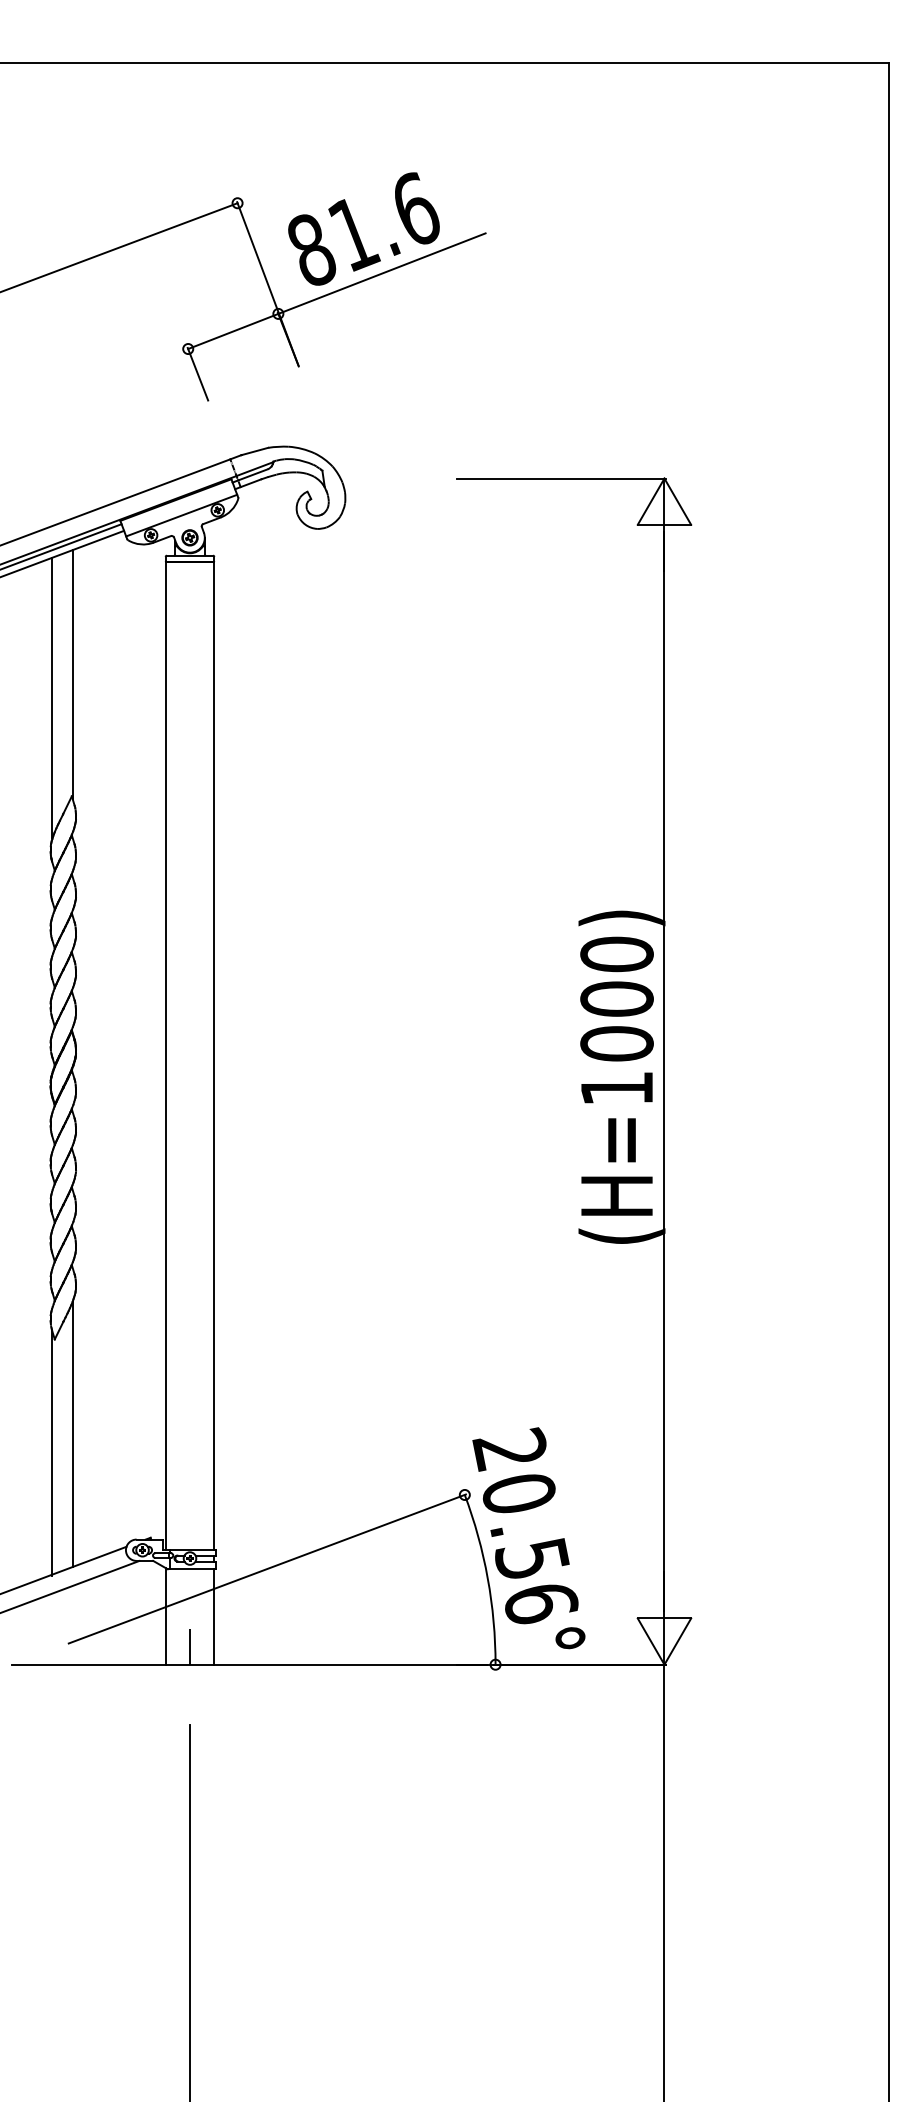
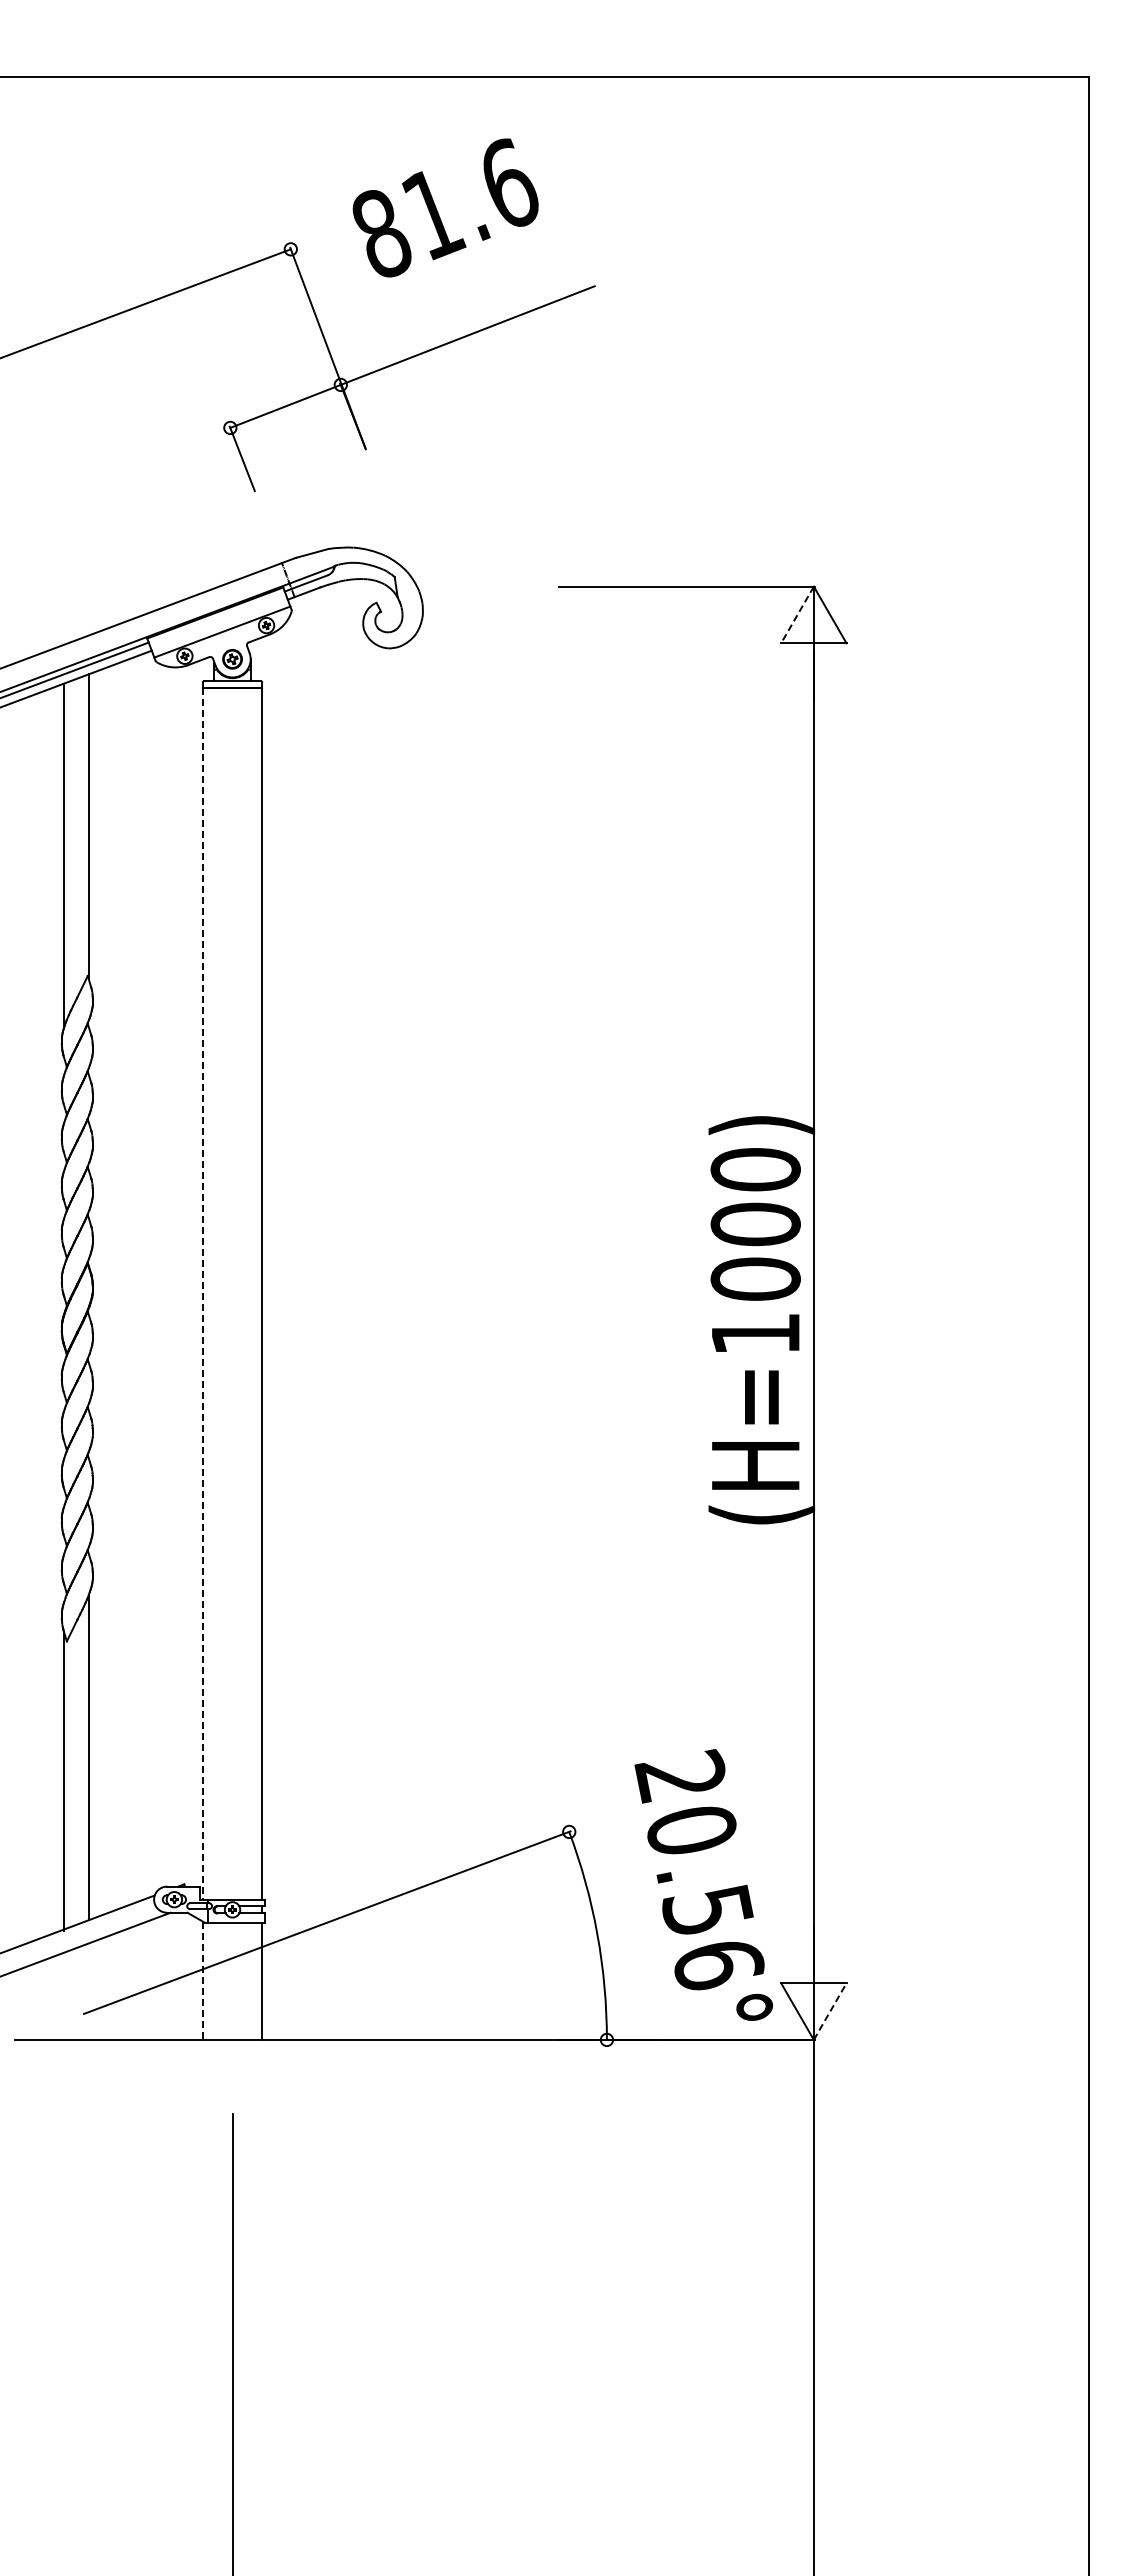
text: (363, 228) -> (445, 207), moved
line: (651, 501) -> (797, 614), solid -> dashed
line: (166, 1056) -> (203, 1294), solid -> dashed
text: (528, 1537) -> (703, 1884), moved
line: (166, 1617) -> (203, 1981), solid -> dashed
line: (678, 1641) -> (830, 2011), solid -> dashed
line: (189, 1646) -> (232, 2017), removed

